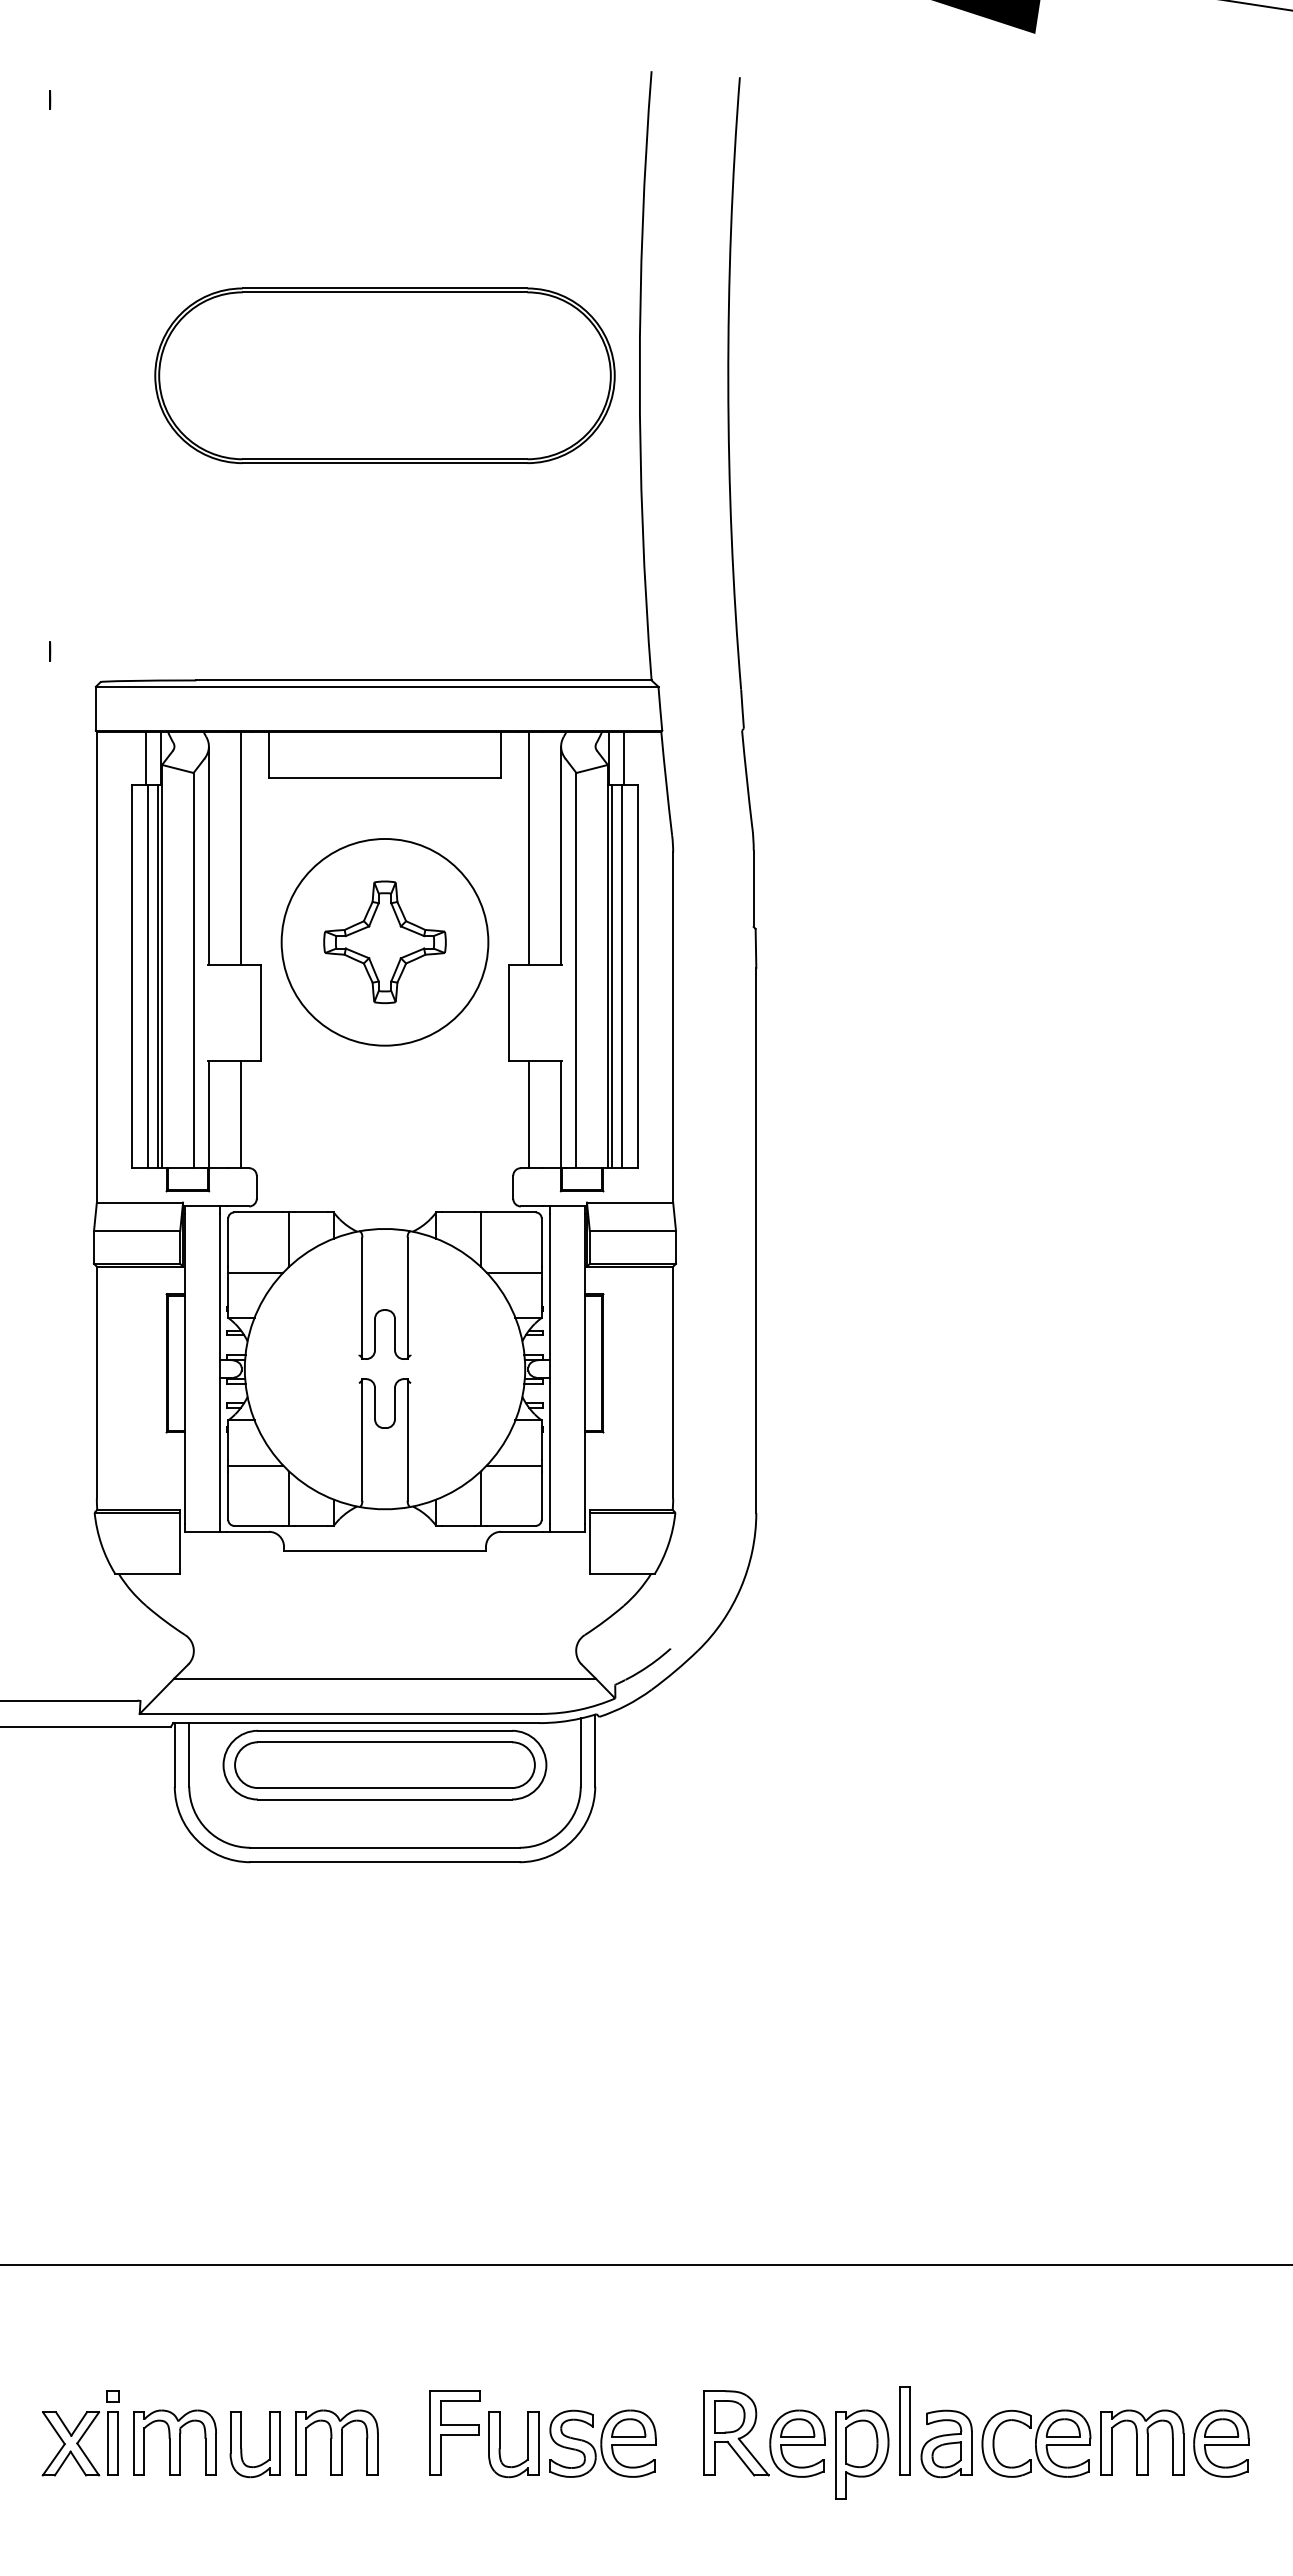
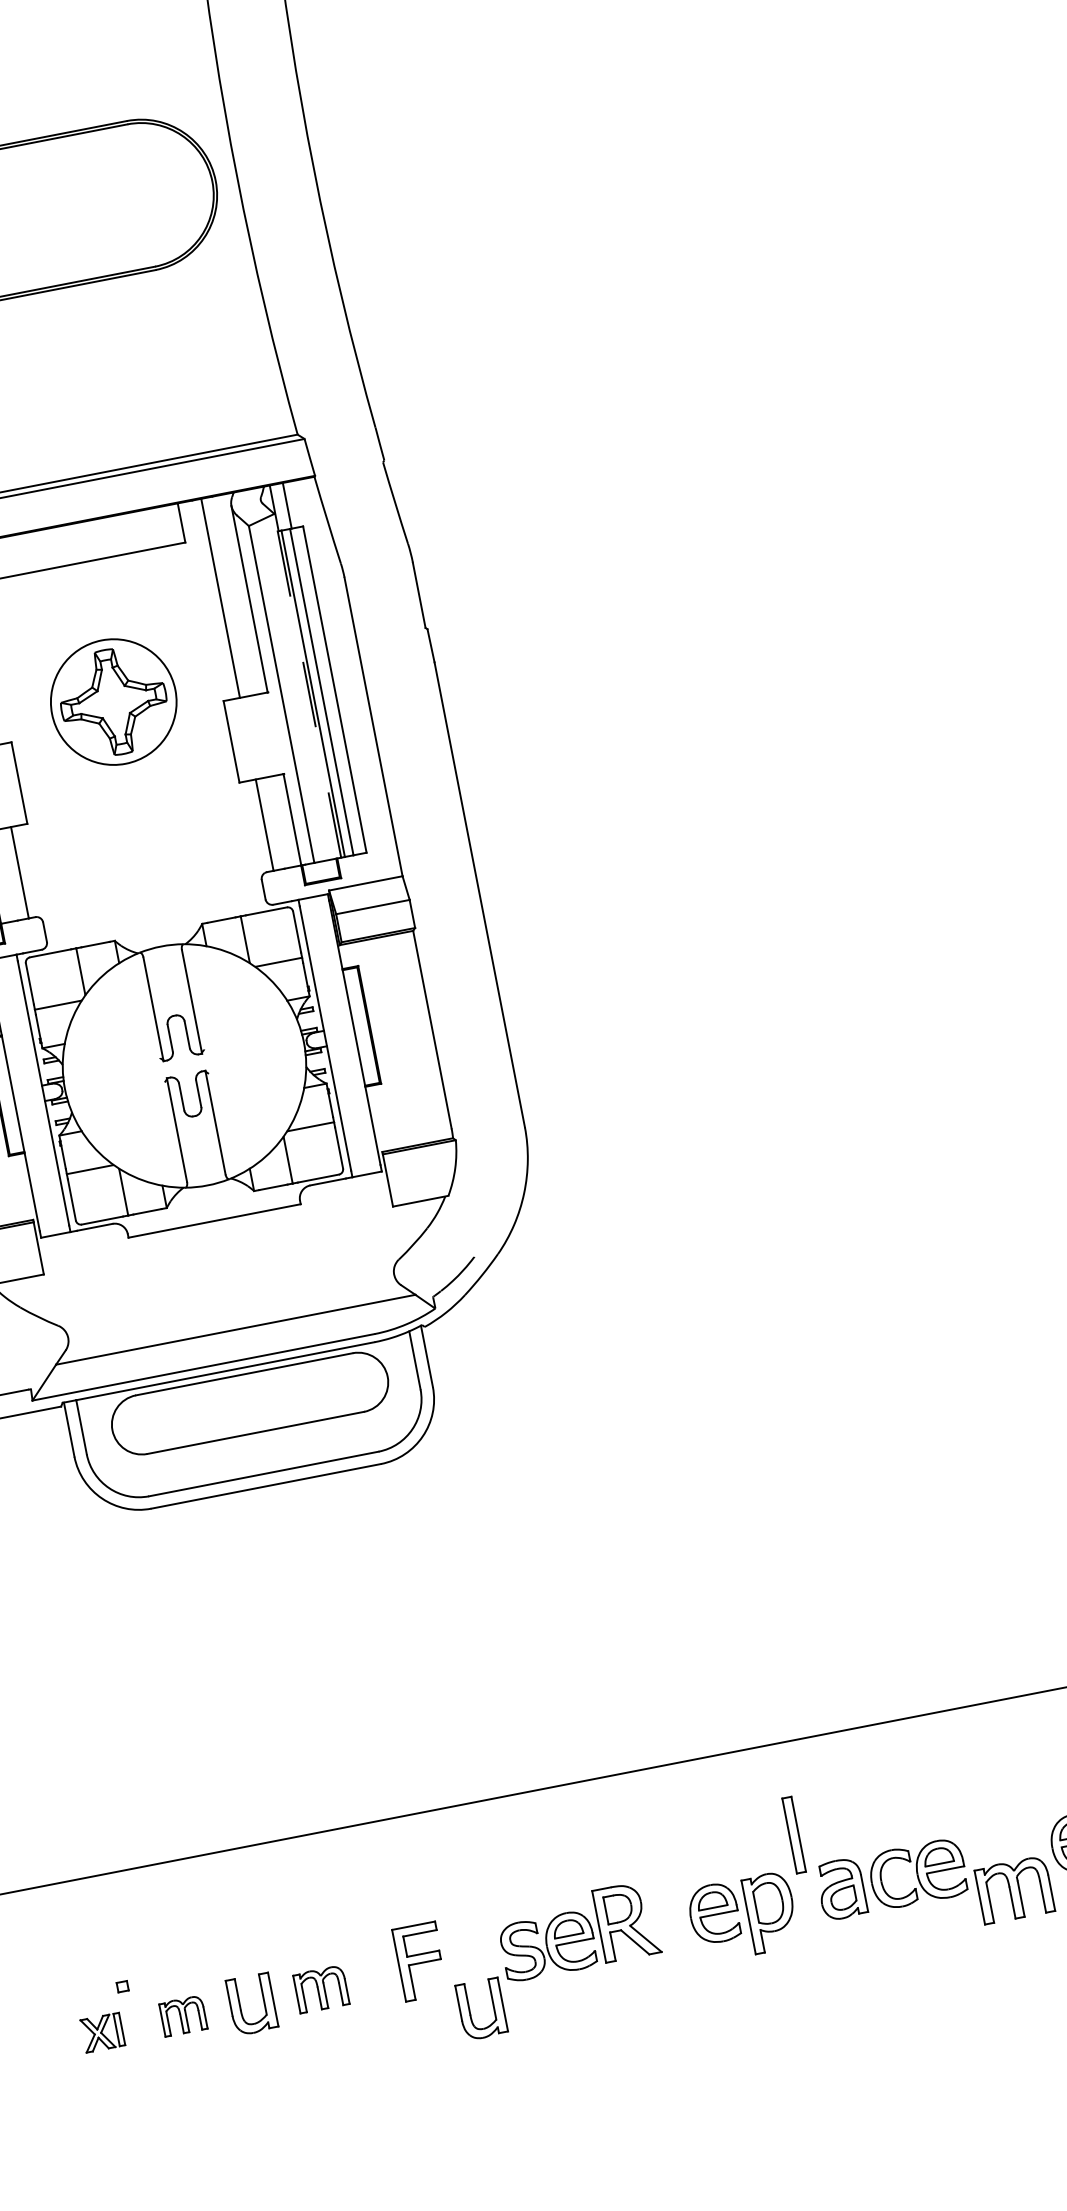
circle: (384, 941) -> (113, 701), size x0.7
line: (607, 966) -> (307, 685), solid -> dashed
part: (384, 1764) -> (249, 1403), removed
part: (904, 2430) -> (793, 1834), moved
part: (736, 2433) -> (627, 1921), moved
part: (174, 2442) -> (182, 2015), size x0.6
part: (336, 2442) -> (321, 1989), size x0.7
part: (1142, 2442) -> (1014, 1889), moved
part: (79, 2443) -> (102, 2032), size x0.6
part: (500, 2444) -> (470, 2011), moved

